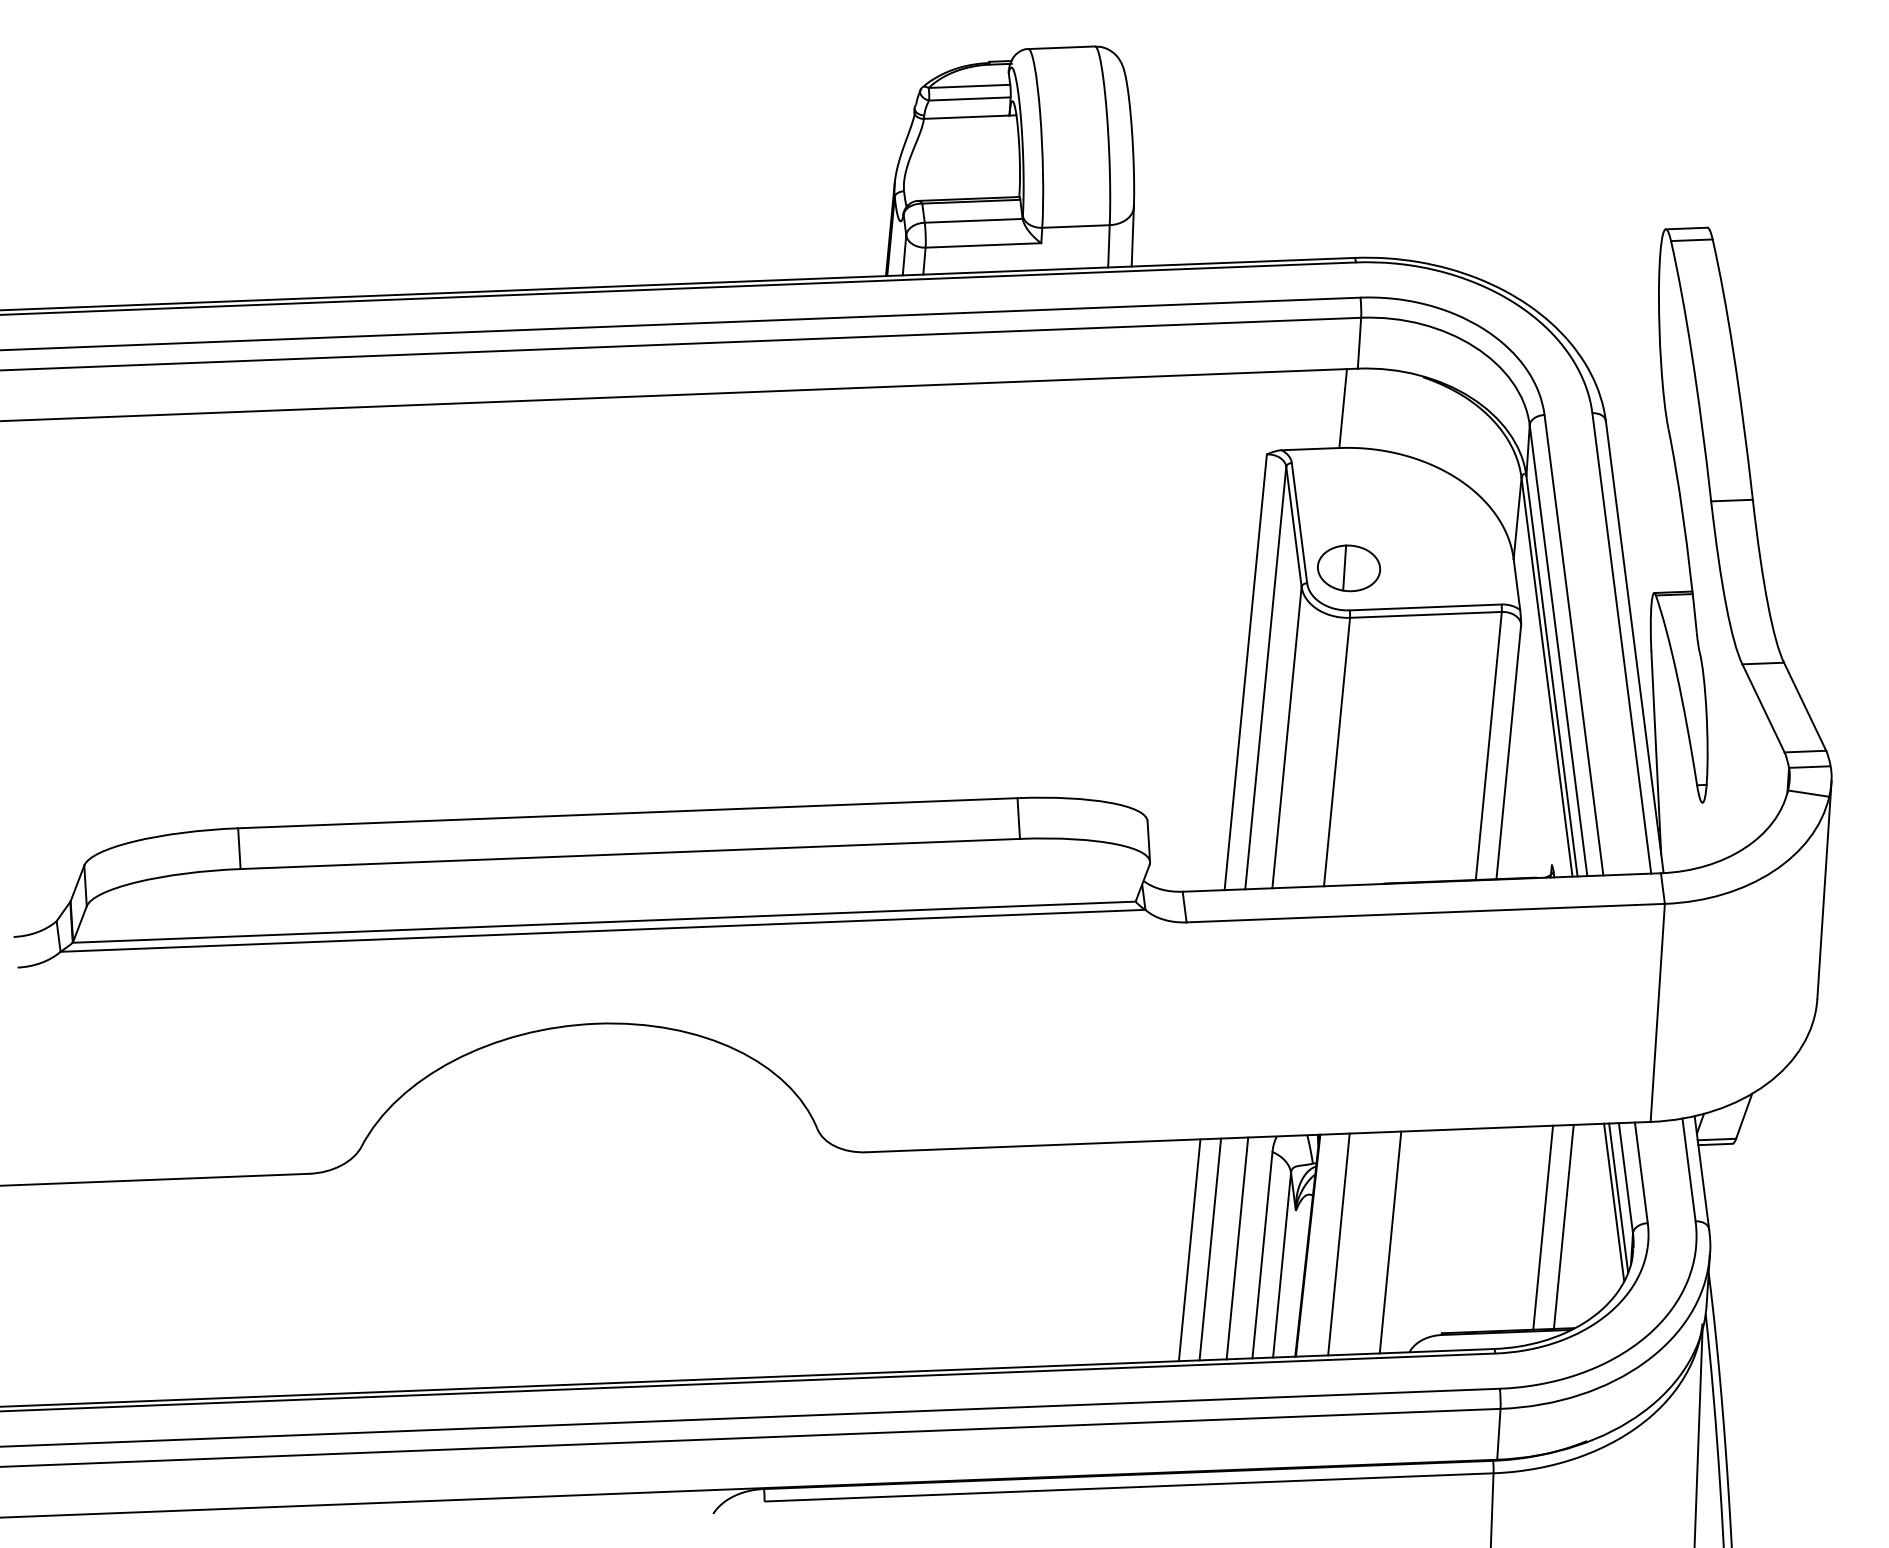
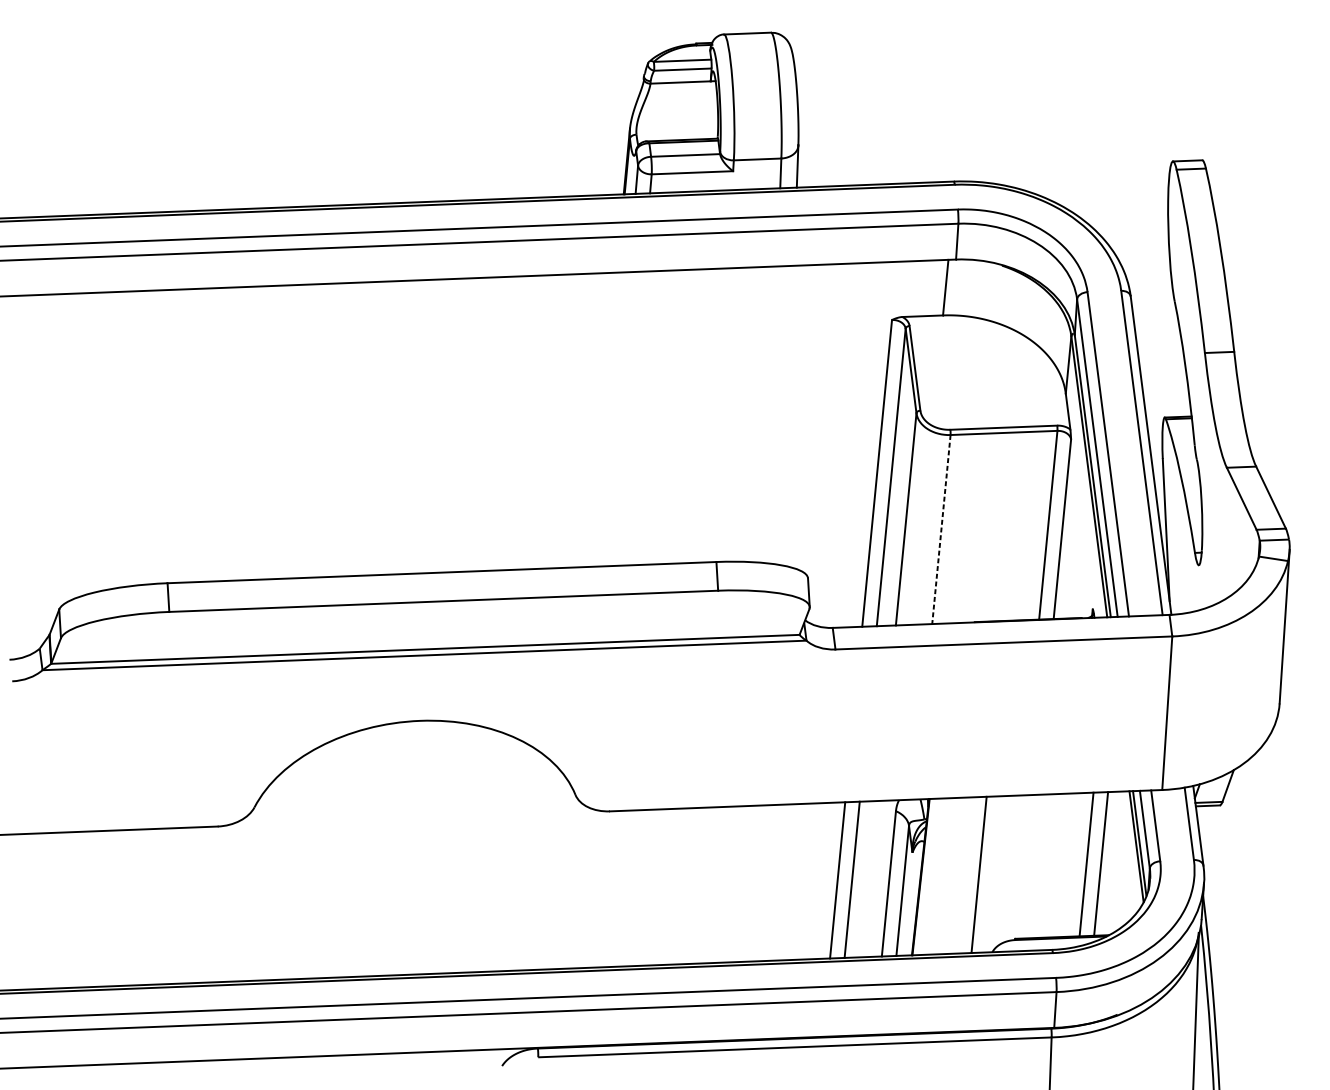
part: (1349, 568) -> (950, 400), removed
line: (1337, 752) -> (941, 529), solid -> dashed
line: (1338, 1244) -> (942, 876), removed
line: (1237, 1248) -> (871, 879), removed

